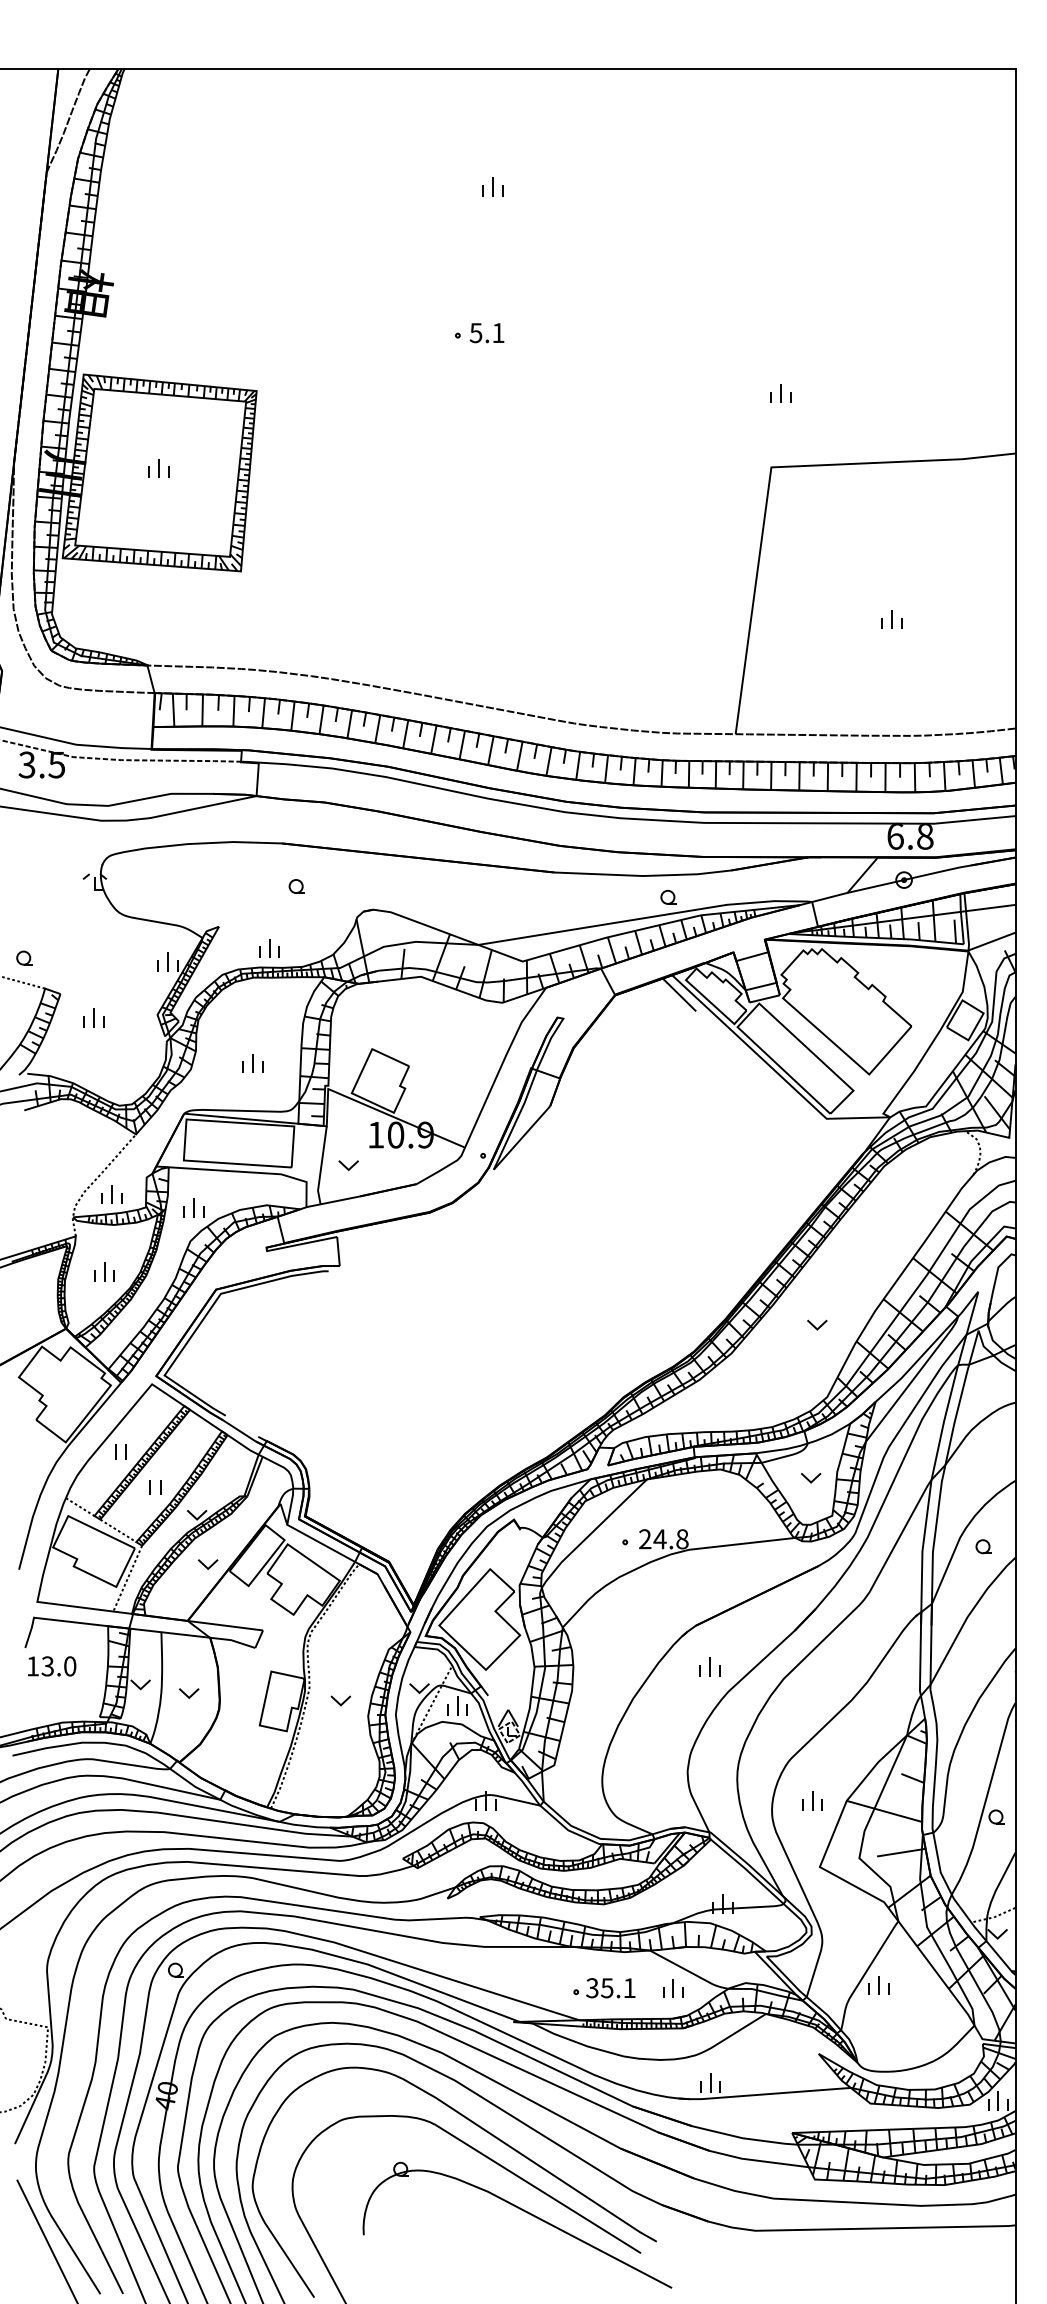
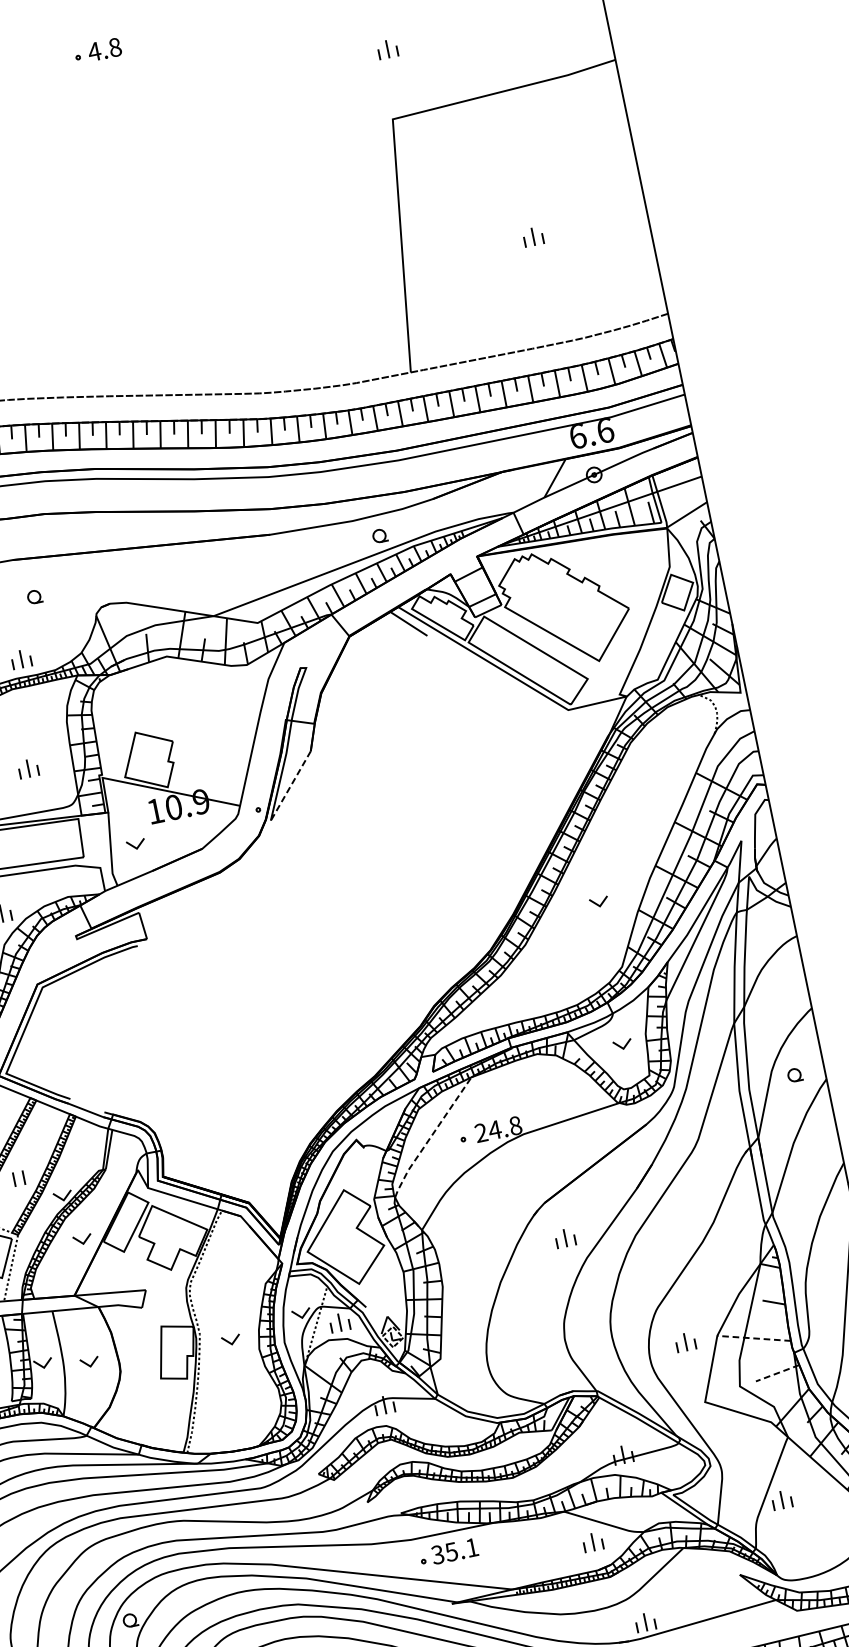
text: (486, 333) -> (104, 50), 5.1 -> 4.8
text: (925, 835) -> (605, 429), 6.8 -> 6.6
line: (521, 1138) -> (290, 786), solid -> dashed
line: (592, 1532) -> (431, 1136), solid -> dashed
line: (883, 1811) -> (753, 1338), solid -> dashed
line: (901, 1852) -> (777, 1373), solid -> dashed
part: (604, 1988) -> (449, 1552), moved

